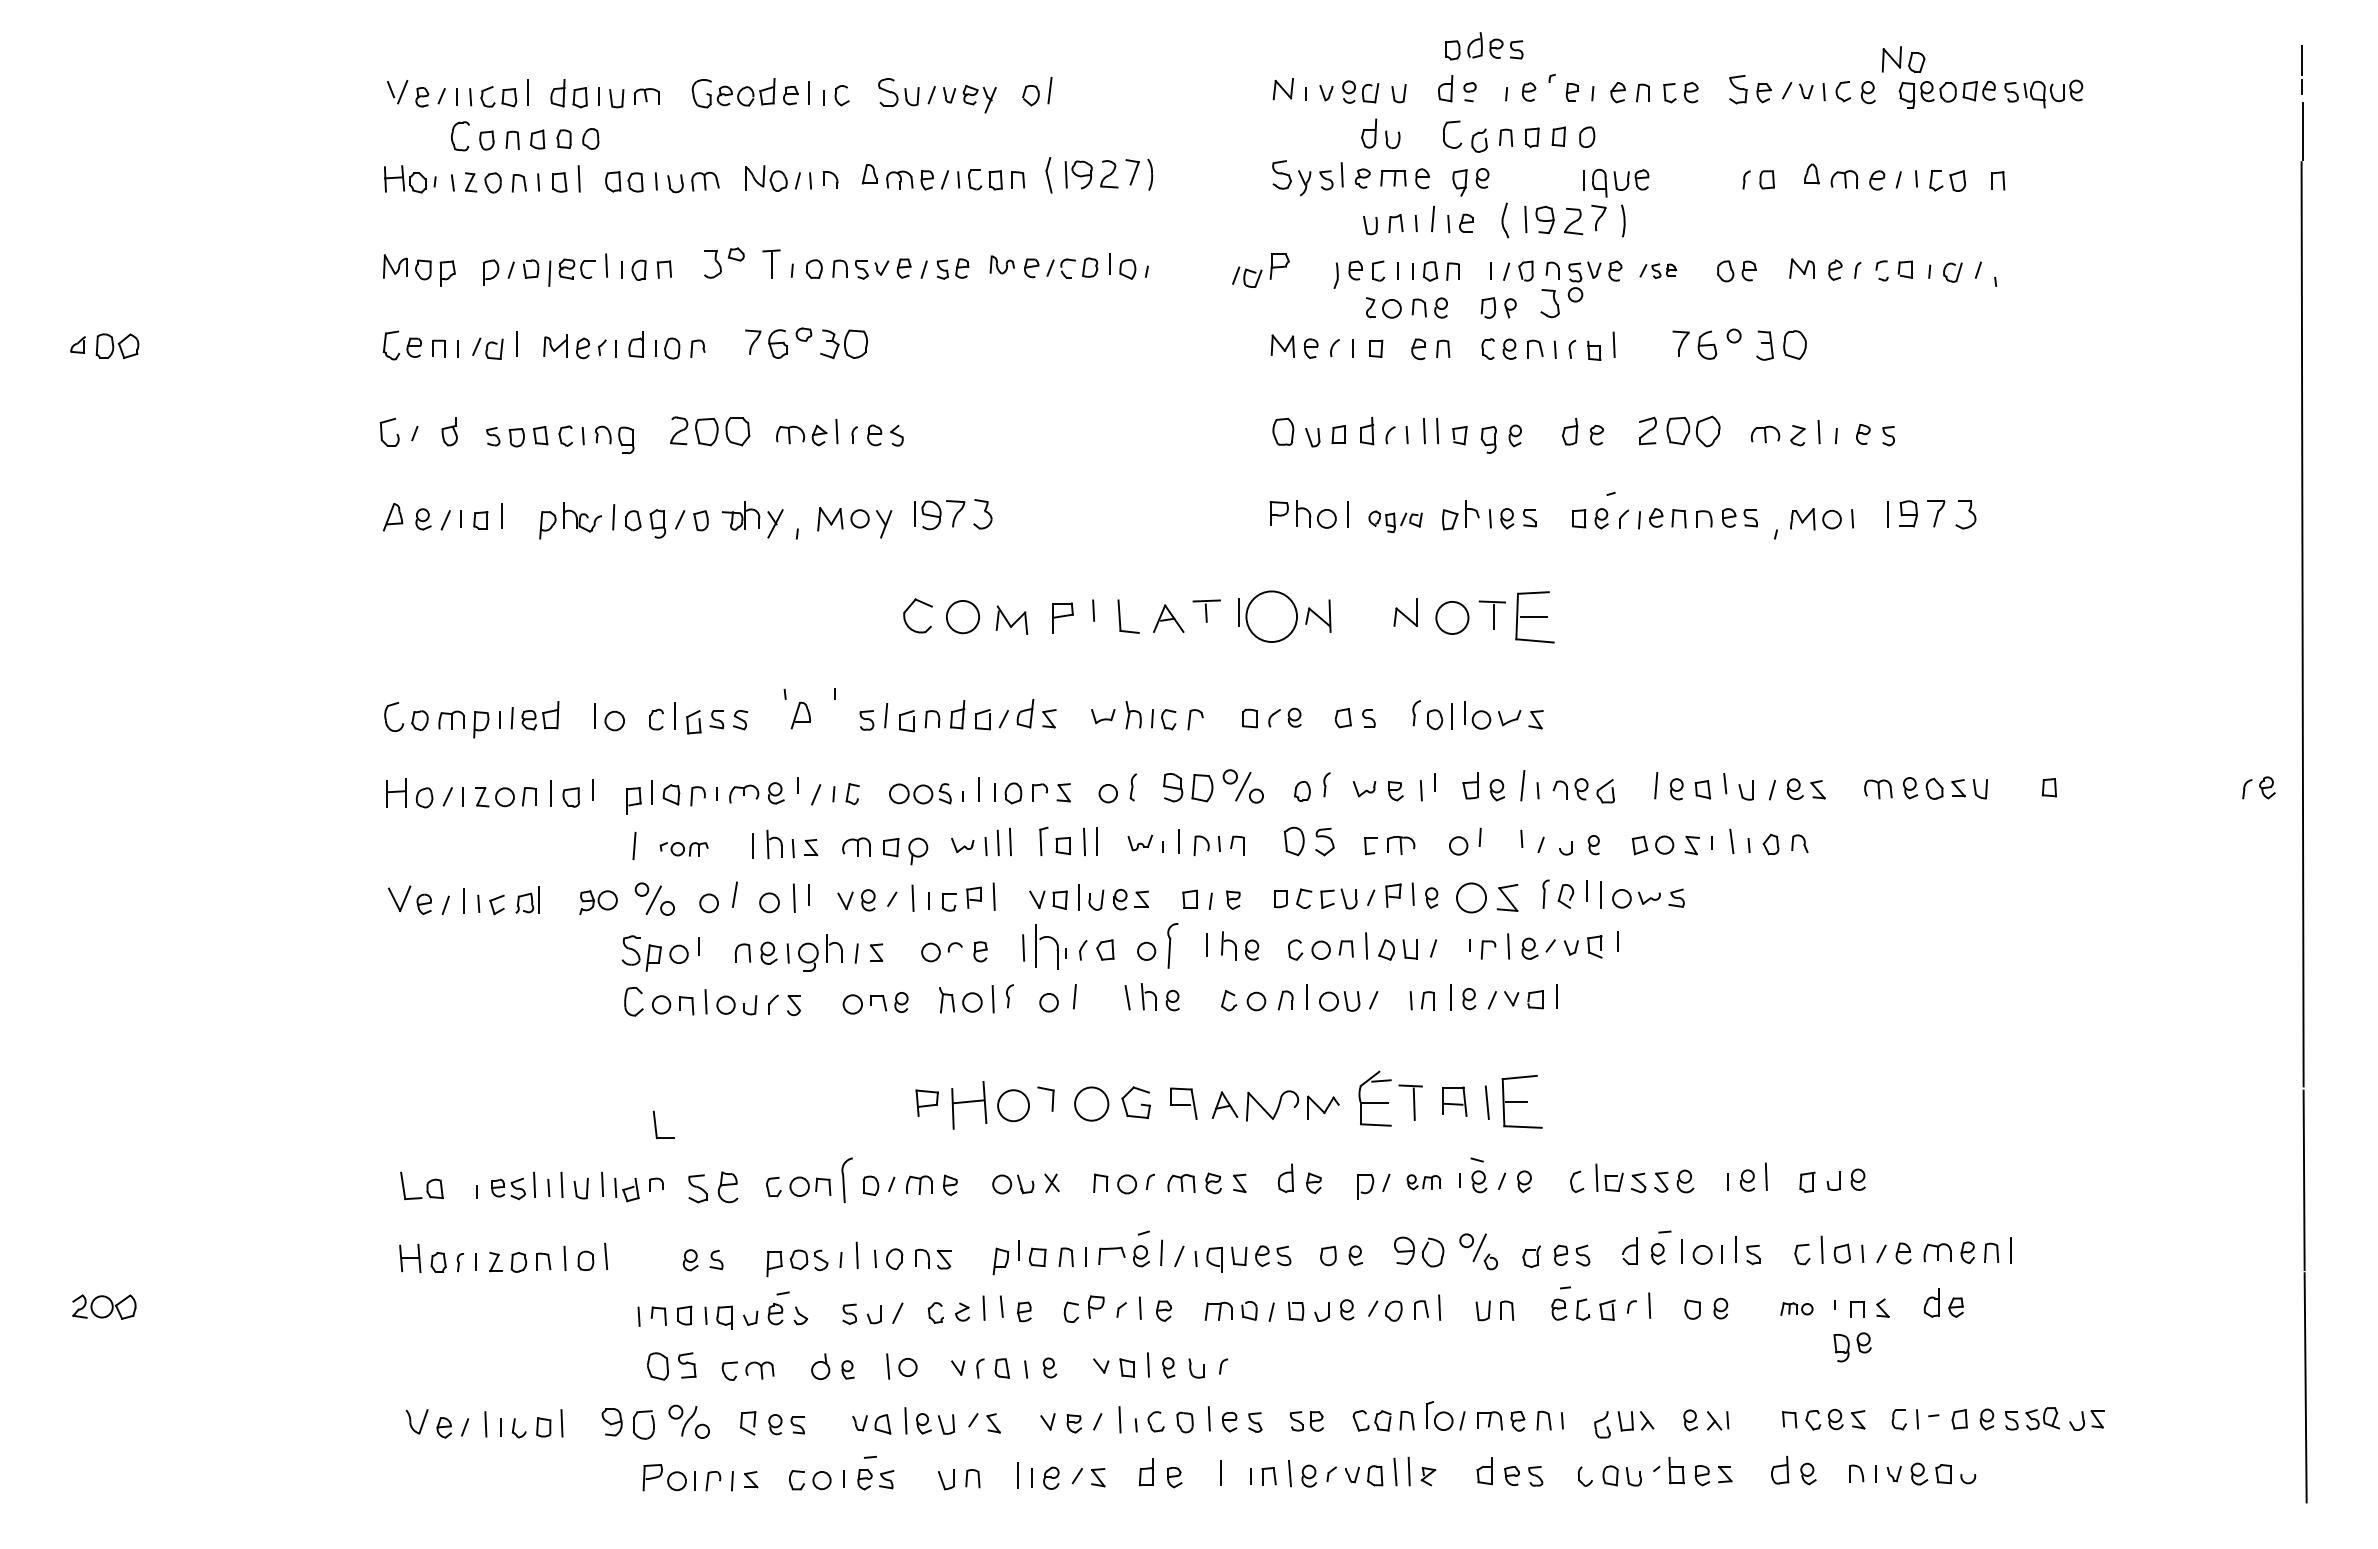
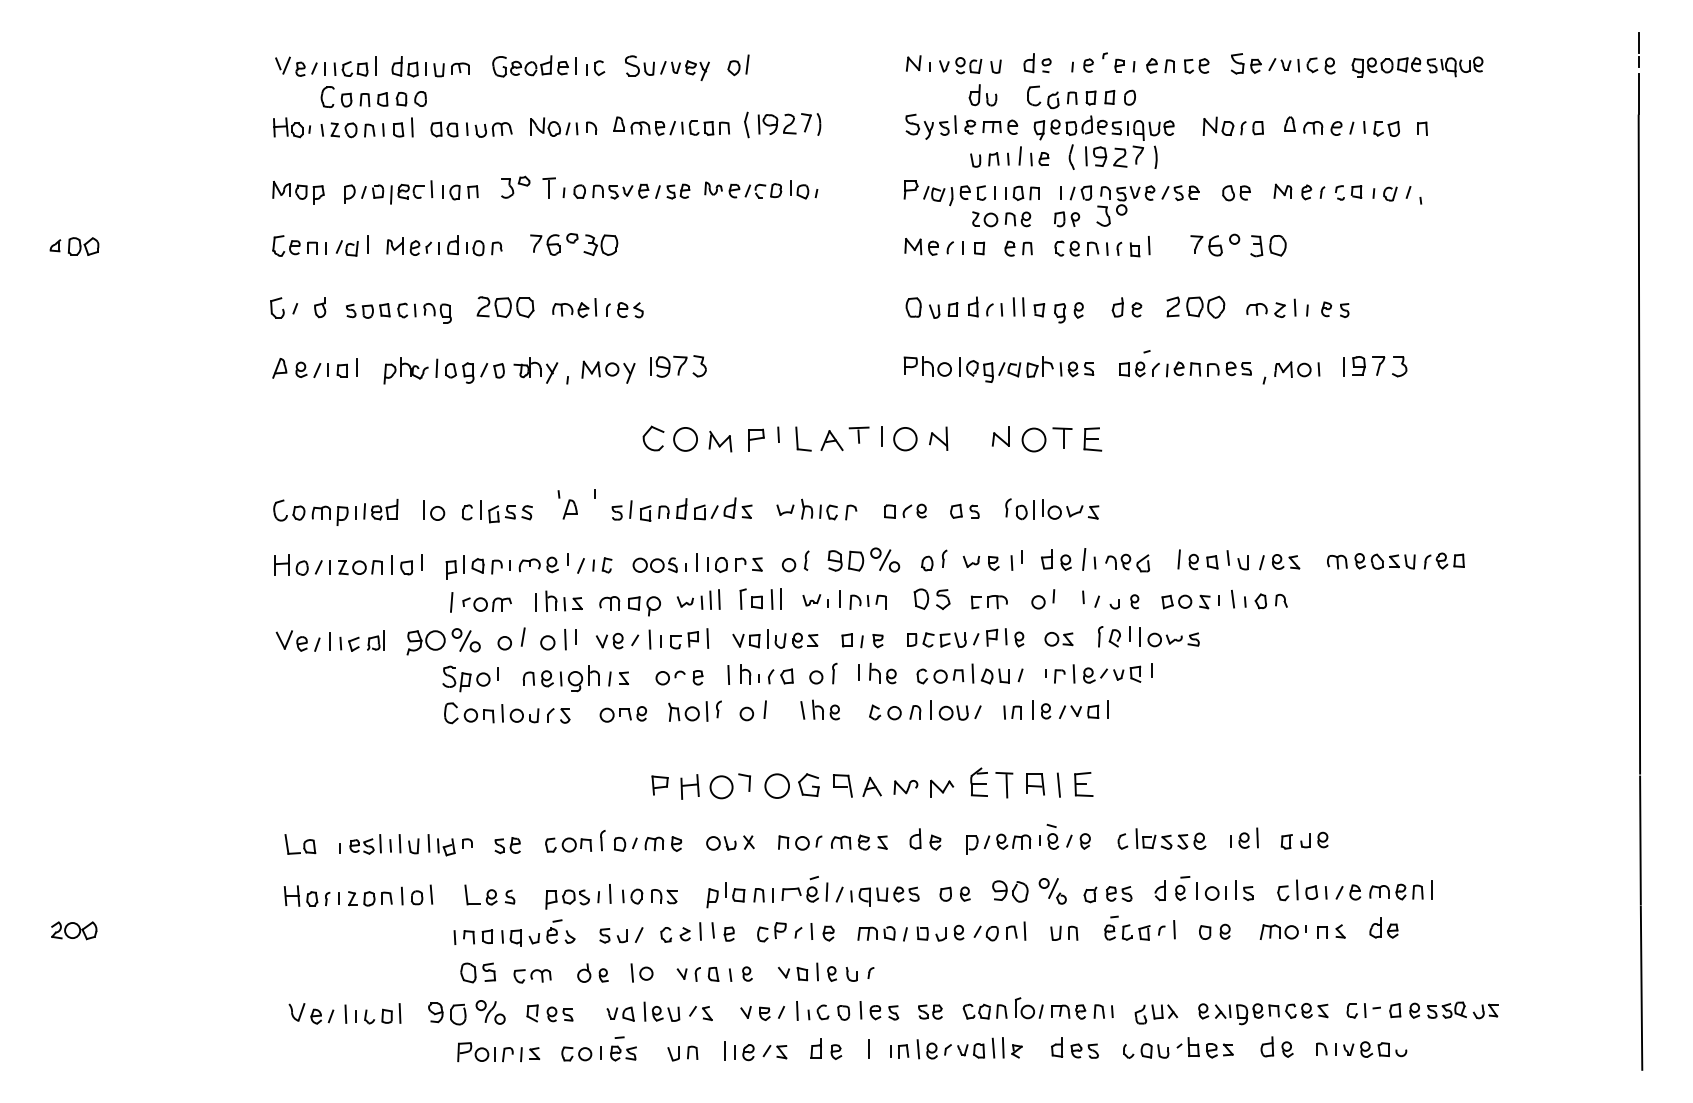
part: (1484, 46) -> (1093, 125), moved
part: (1903, 59) -> (1218, 126), moved
part: (1658, 270) -> (1180, 192), size x1.43
part: (1247, 276) -> (934, 193), moved
part: (1395, 521) -> (993, 371), size x1.43
circle: (1271, 616) -> (905, 439), size x0.62
part: (1534, 616) -> (1092, 439), size x0.62
part: (2258, 787) -> (1435, 560), moved
part: (683, 849) -> (486, 604), size x1.43
part: (1487, 897) -> (1059, 639), size x0.62
part: (598, 902) -> (426, 642), size x1.43
part: (1172, 945) -> (834, 673), size x0.62
part: (1046, 946) -> (745, 673), size x0.62
part: (1375, 1098) -> (979, 782), size x0.71
part: (1522, 1101) -> (1083, 784), size x0.62
part: (969, 1104) -> (690, 786), size x0.71
part: (1272, 1105) -> (905, 787), size x0.62
part: (656, 1124) -> (467, 894), moved
part: (846, 1180) -> (602, 840), size x0.62
part: (1423, 1182) -> (1013, 841), size x1.43
part: (713, 1187) -> (507, 845), size x0.71
part: (1796, 1308) -> (1279, 931), size x1.67
part: (1852, 1347) -> (1249, 1014), moved

